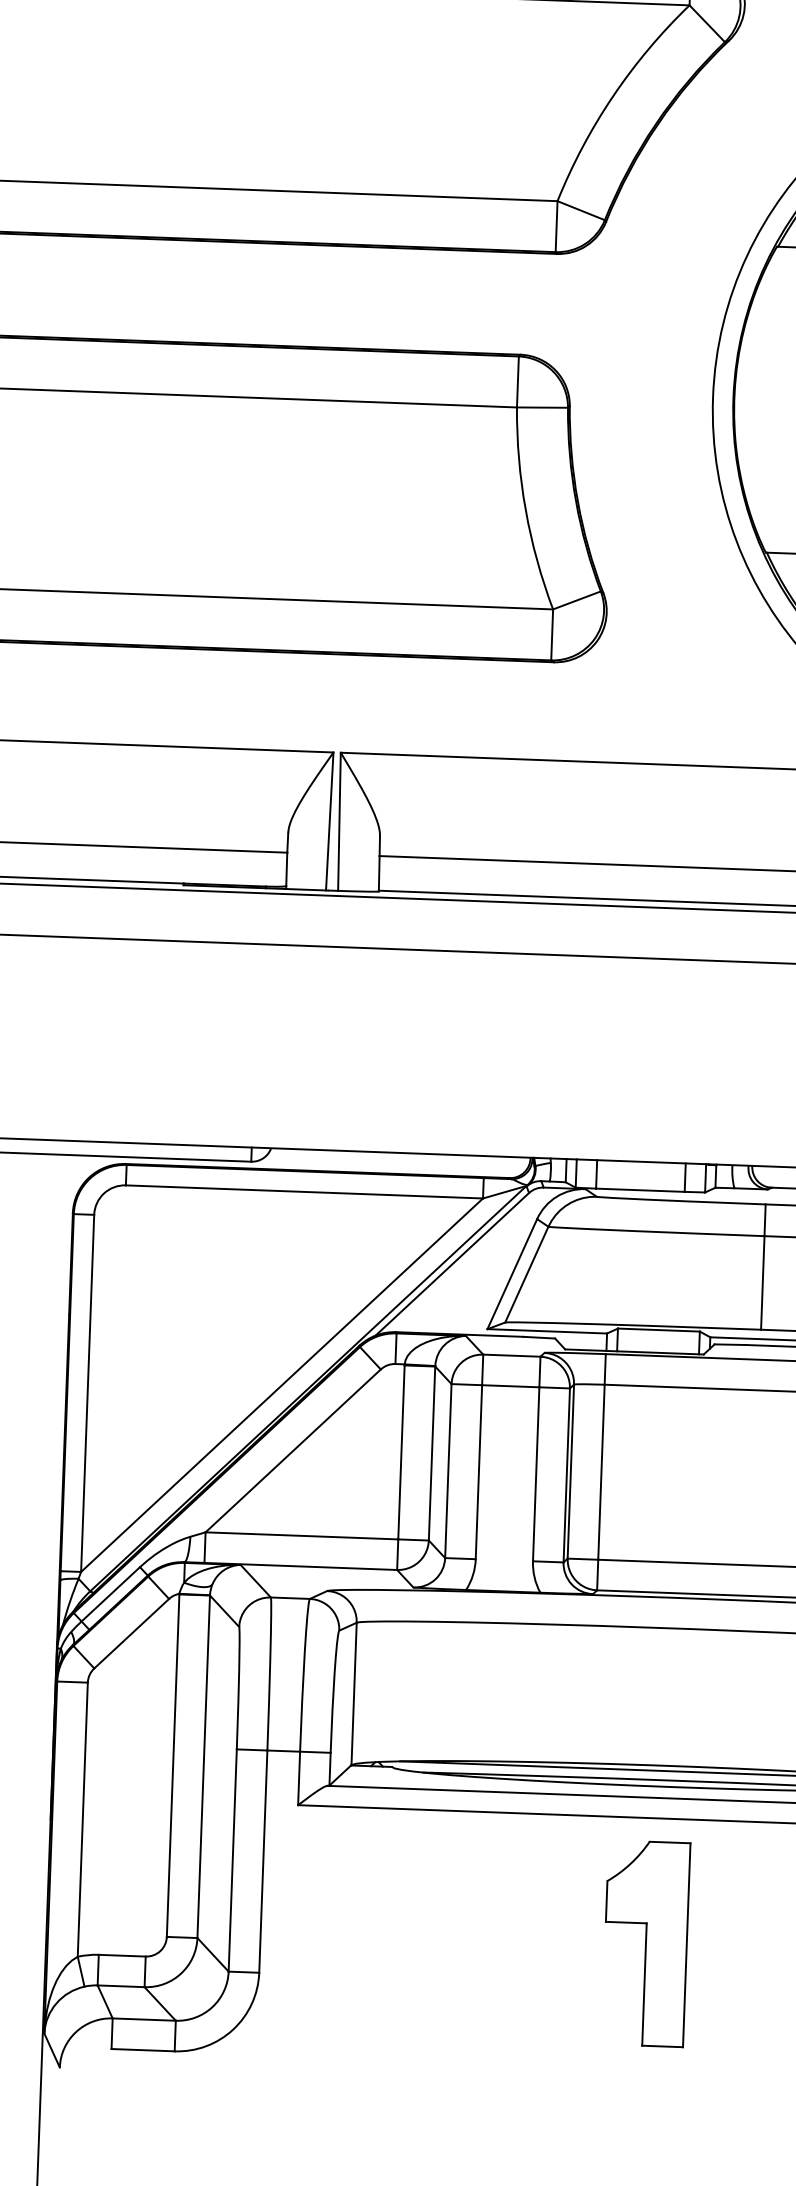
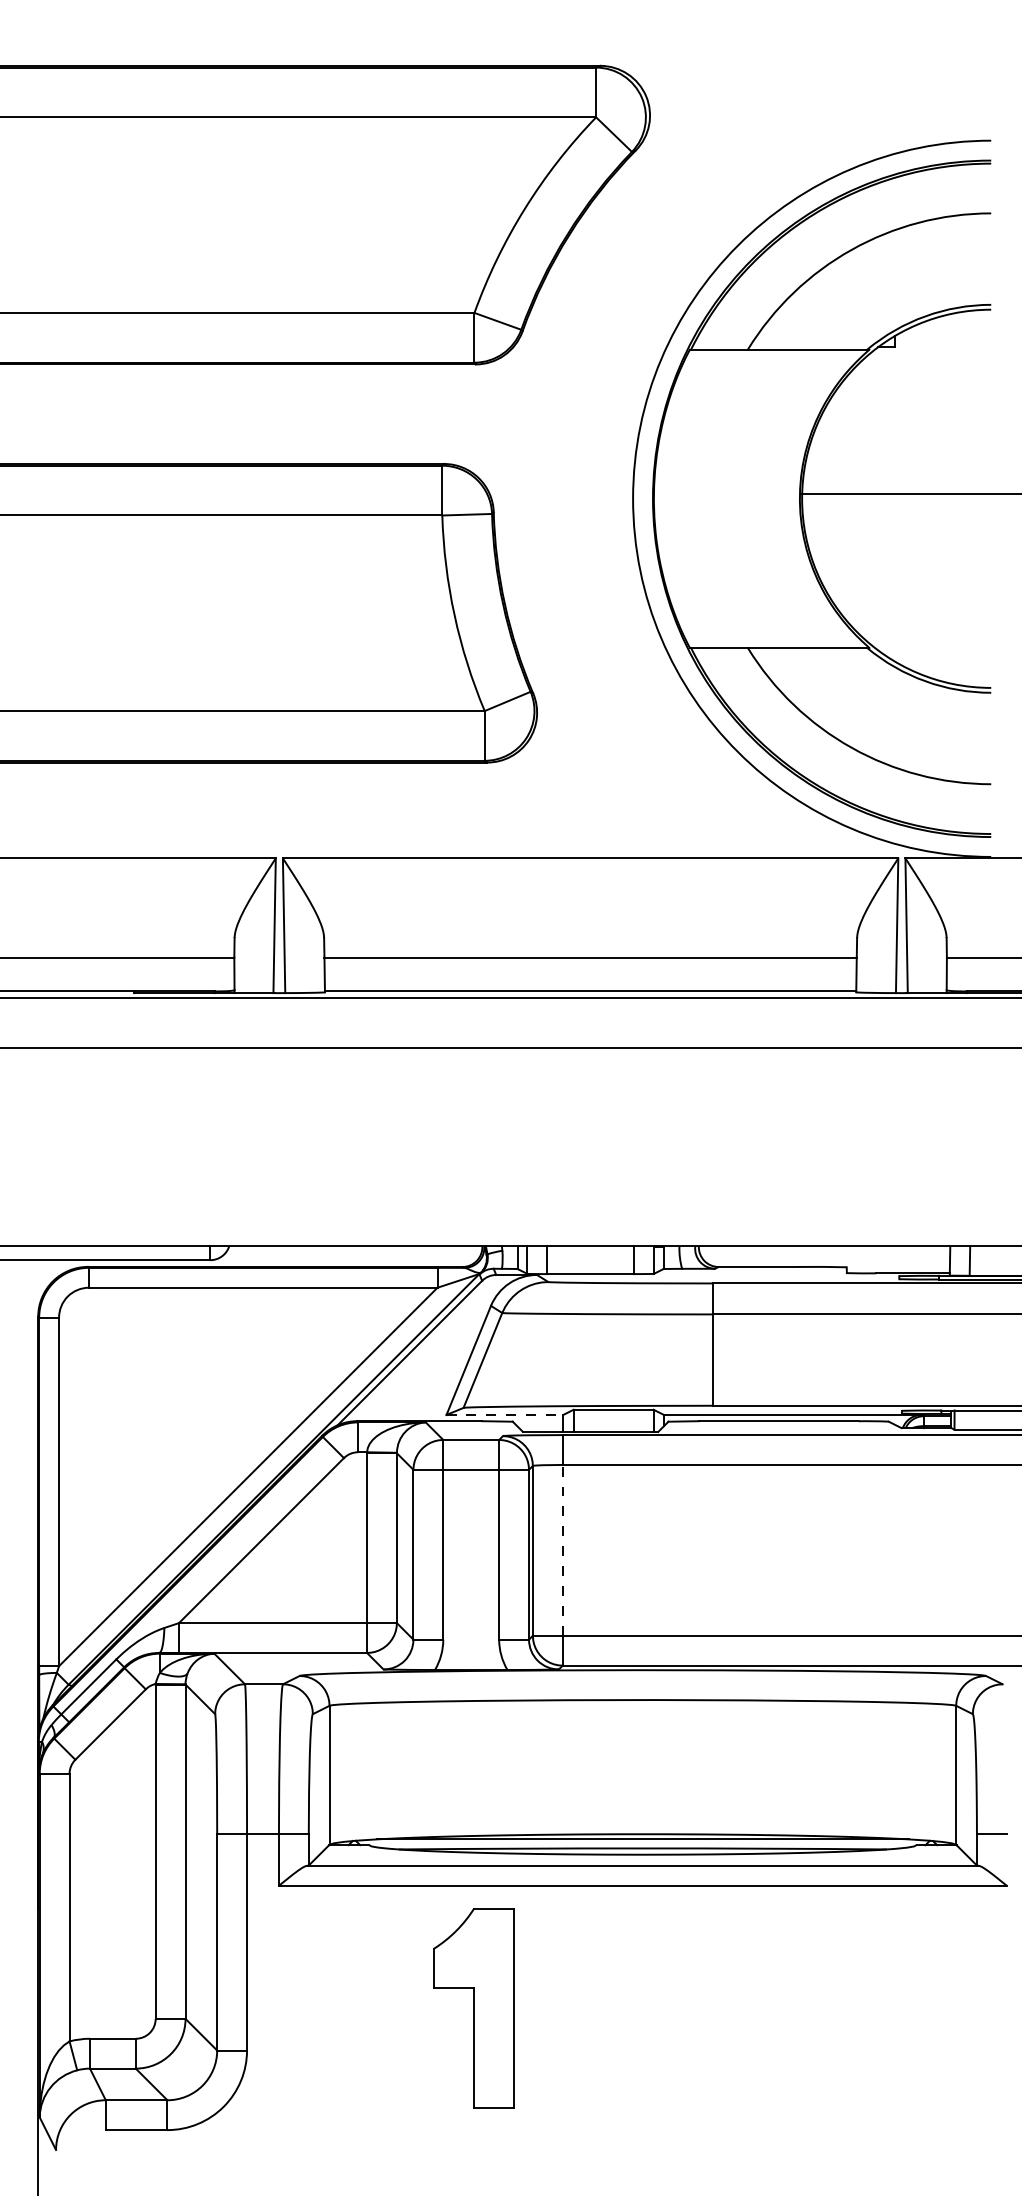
line: (547, 1330) -> (505, 1414), solid -> dashed
line: (601, 1471) -> (562, 1549), solid -> dashed
part: (645, 1943) -> (473, 2008), moved

